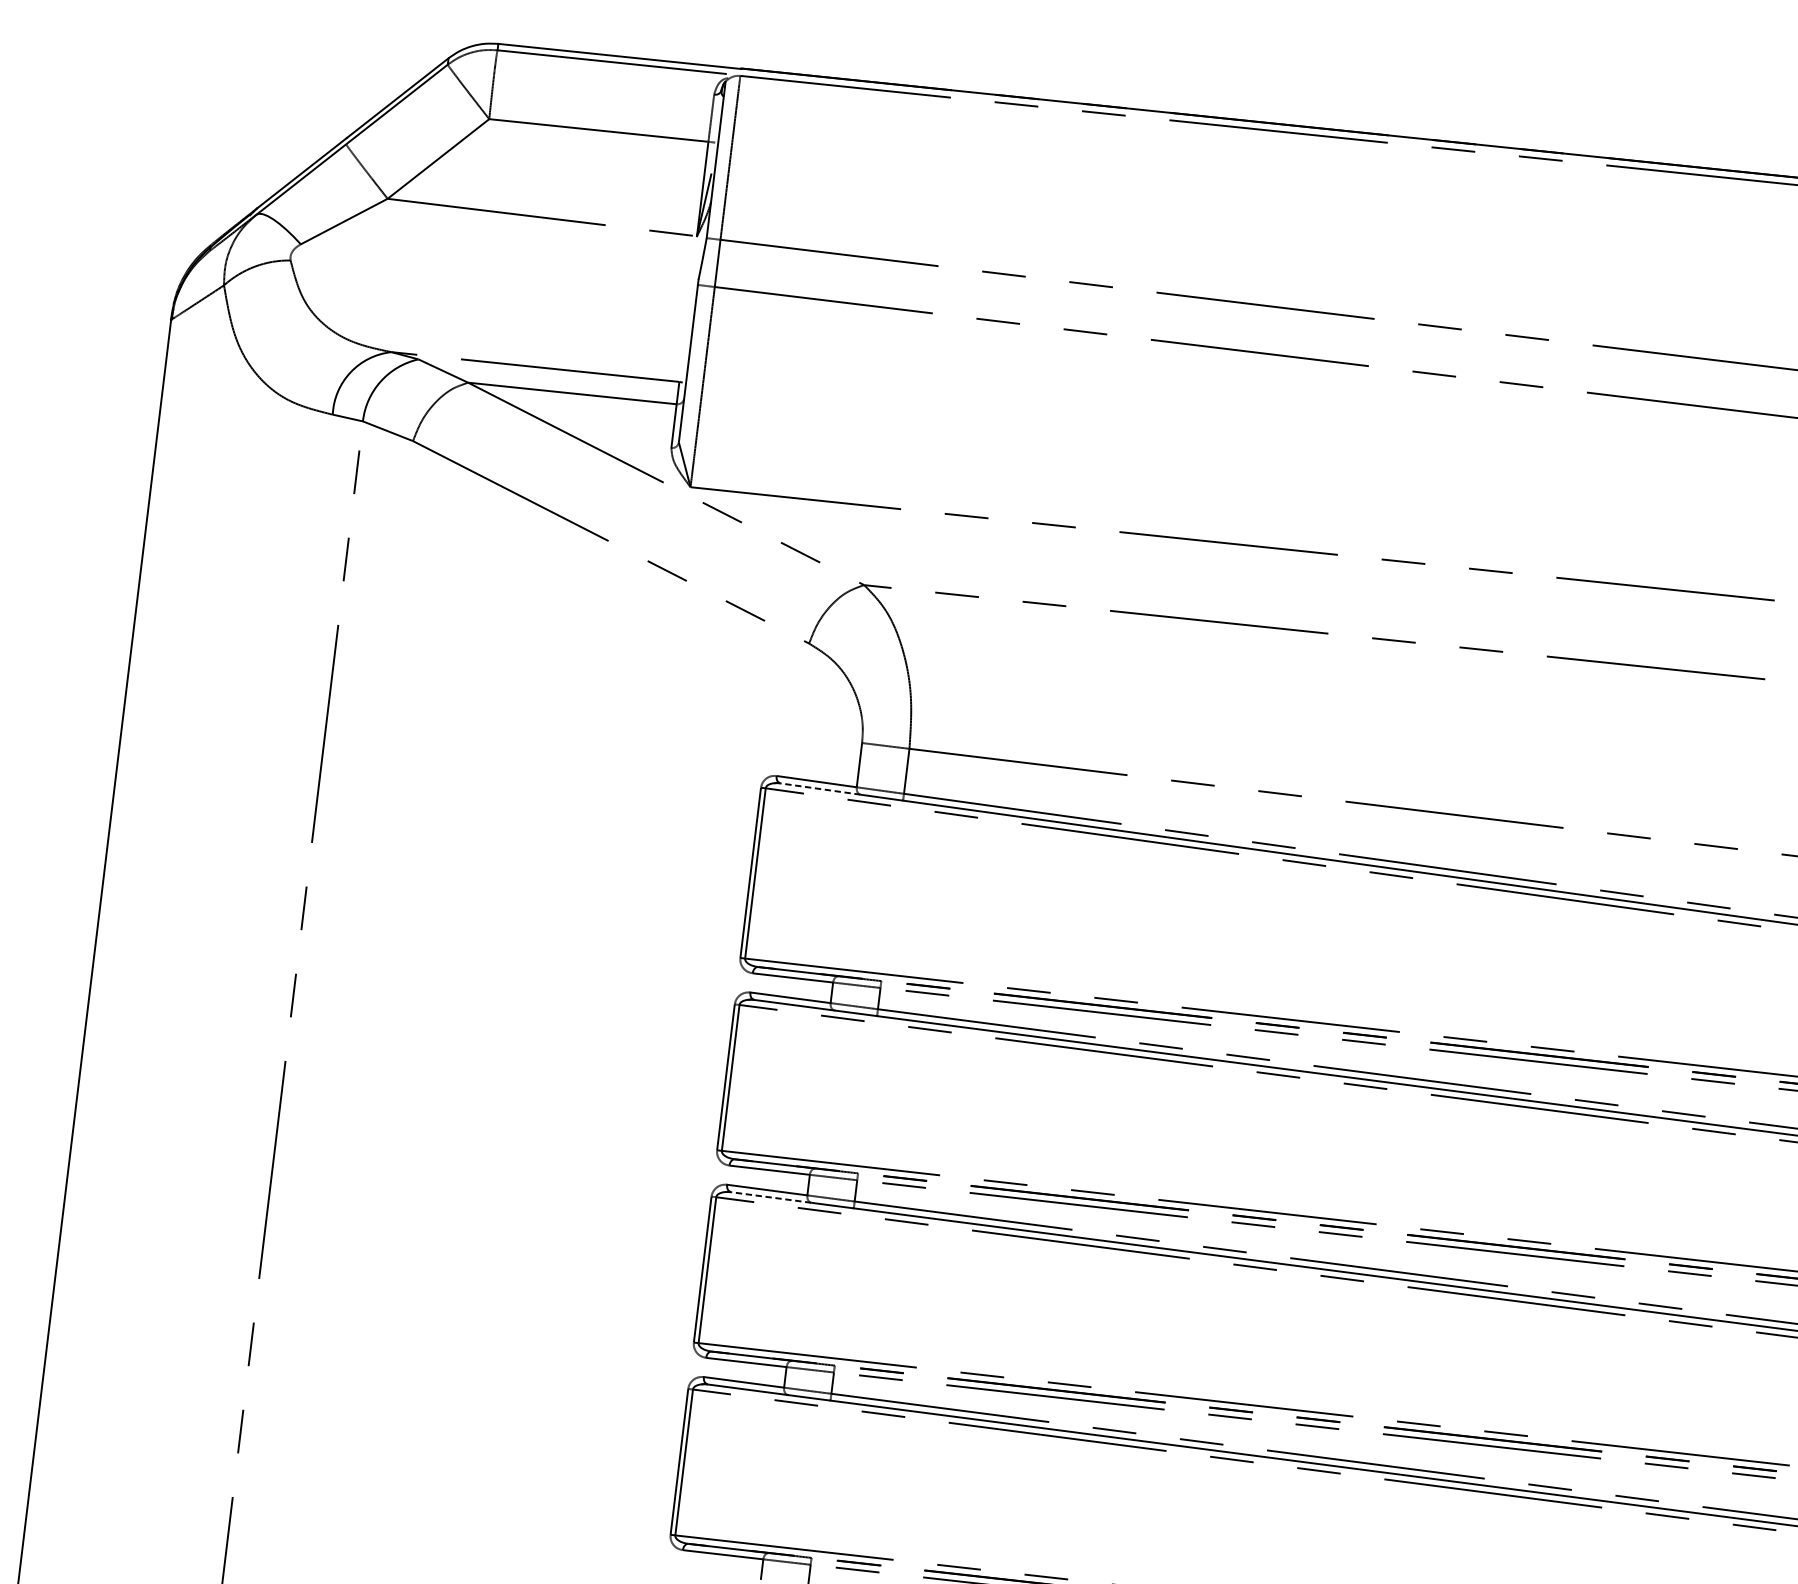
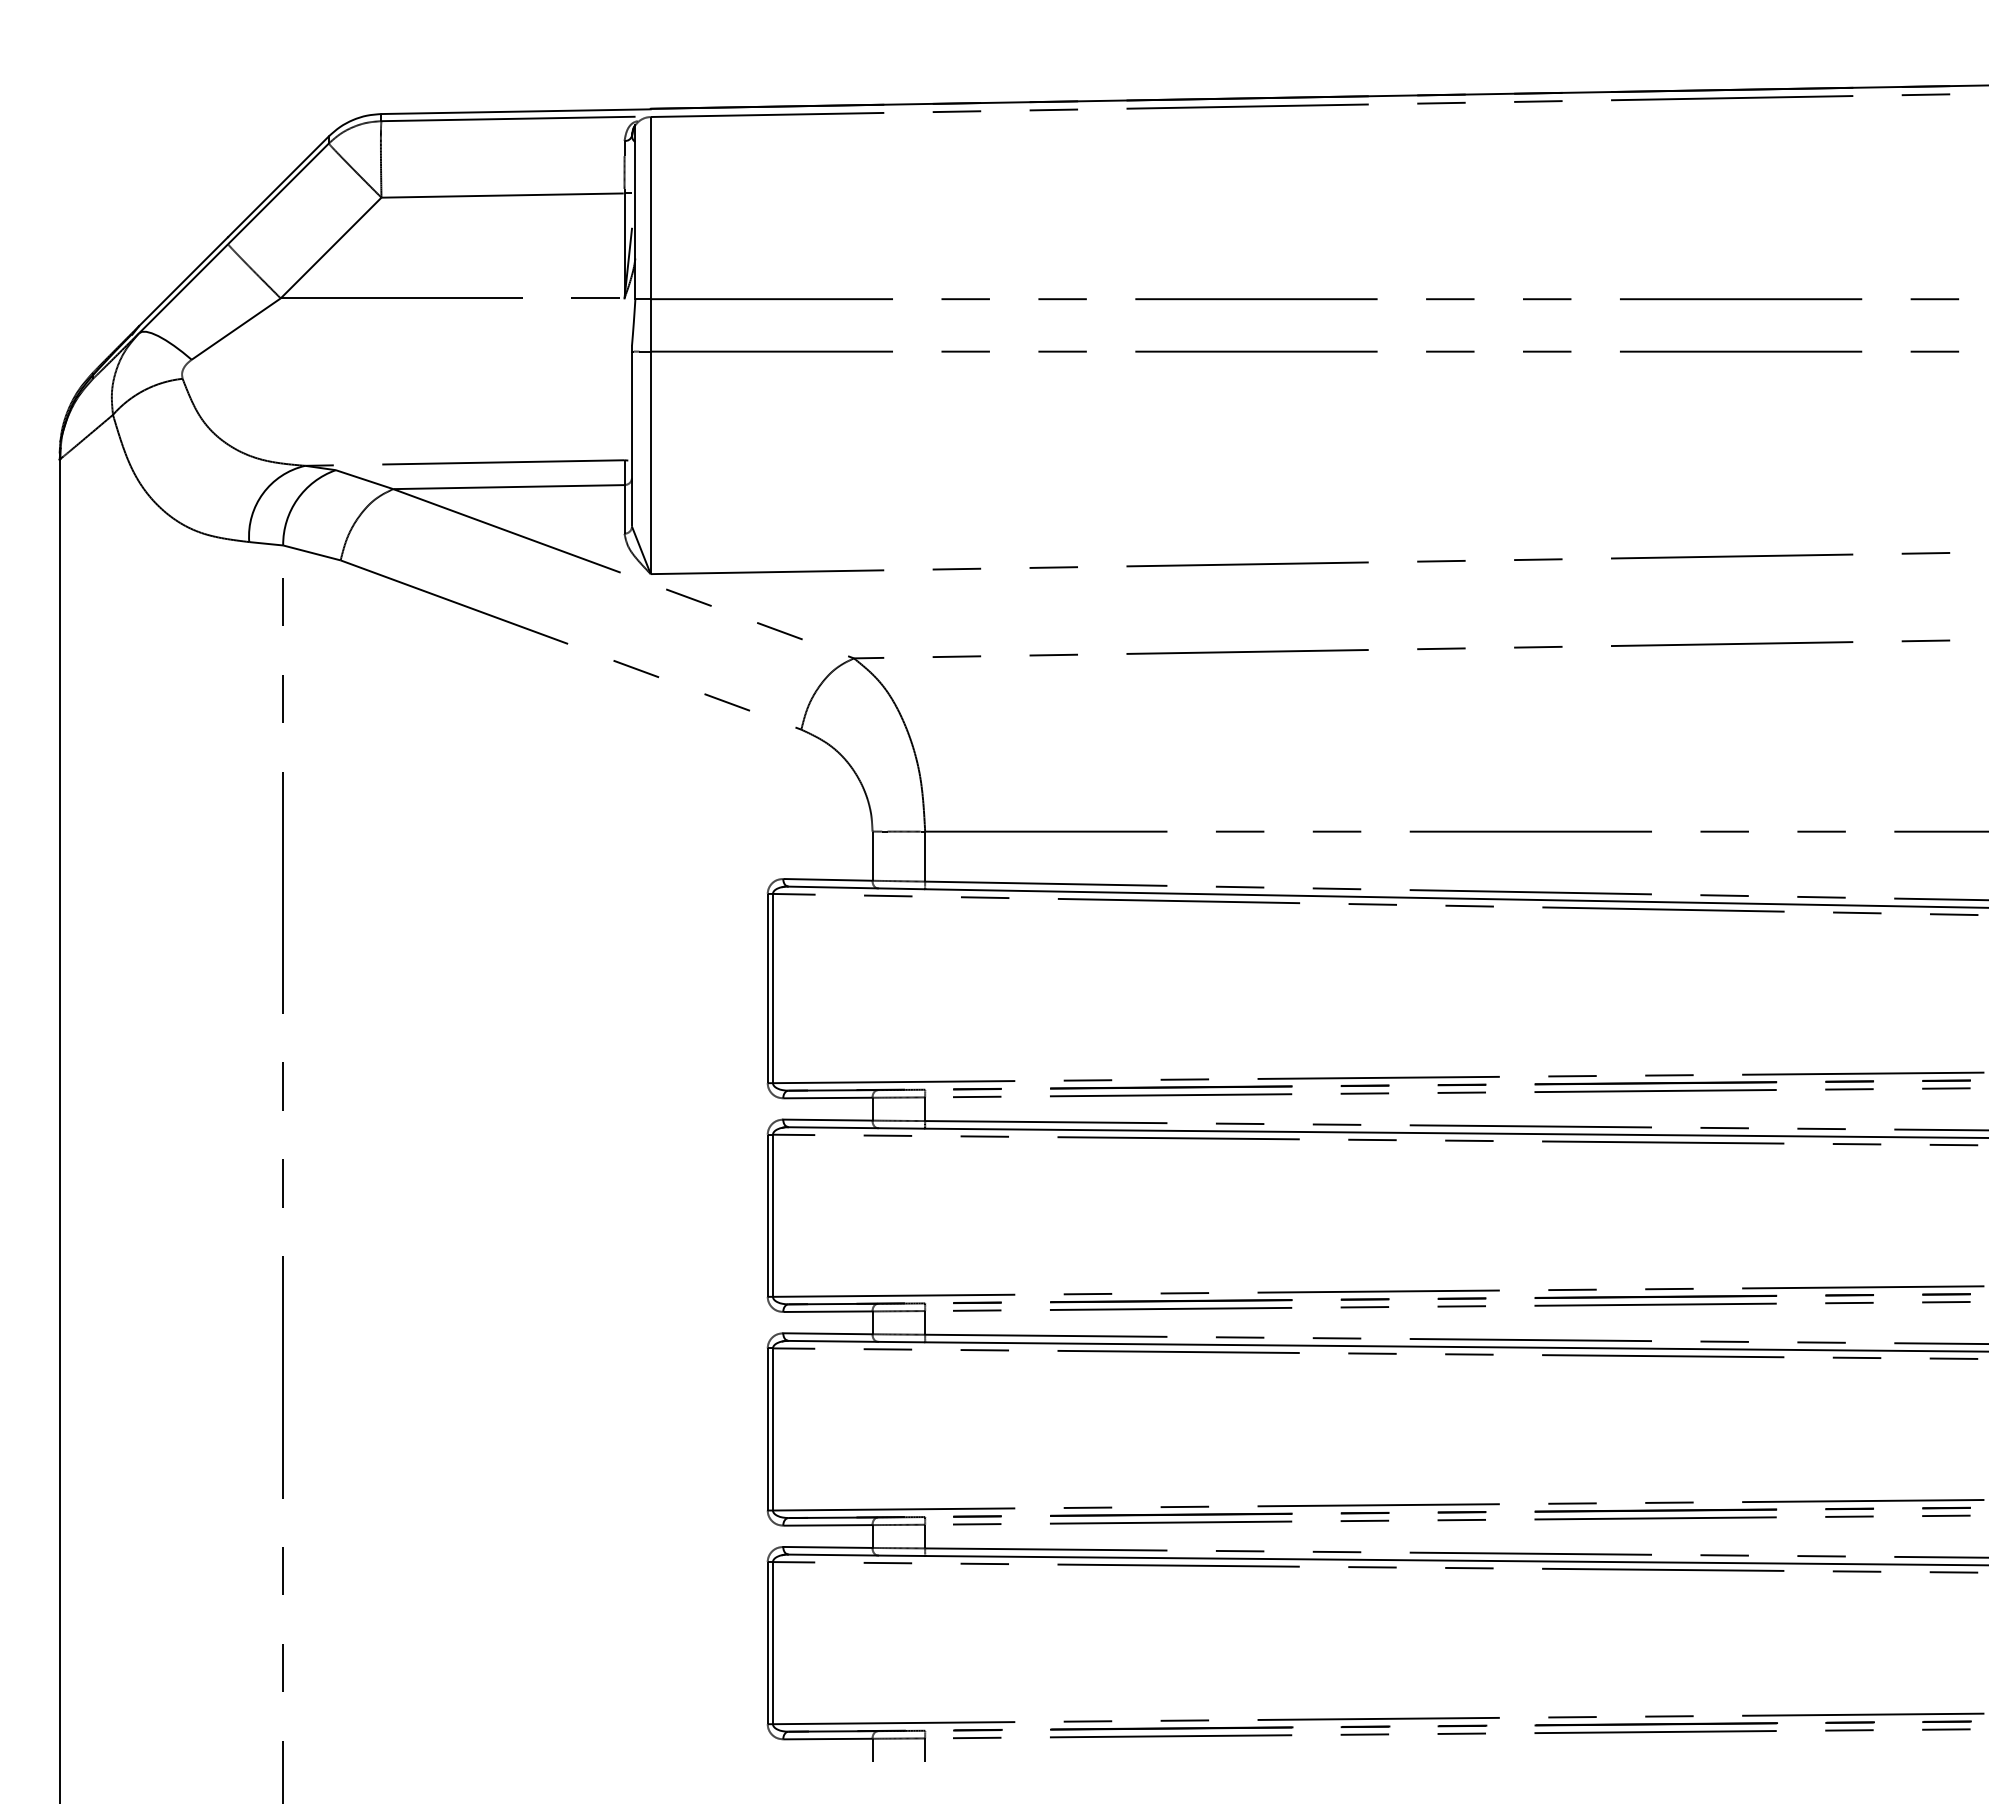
line: (820, 789) -> (833, 887), dashed -> solid
line: (771, 1197) -> (833, 1341), dashed -> solid

